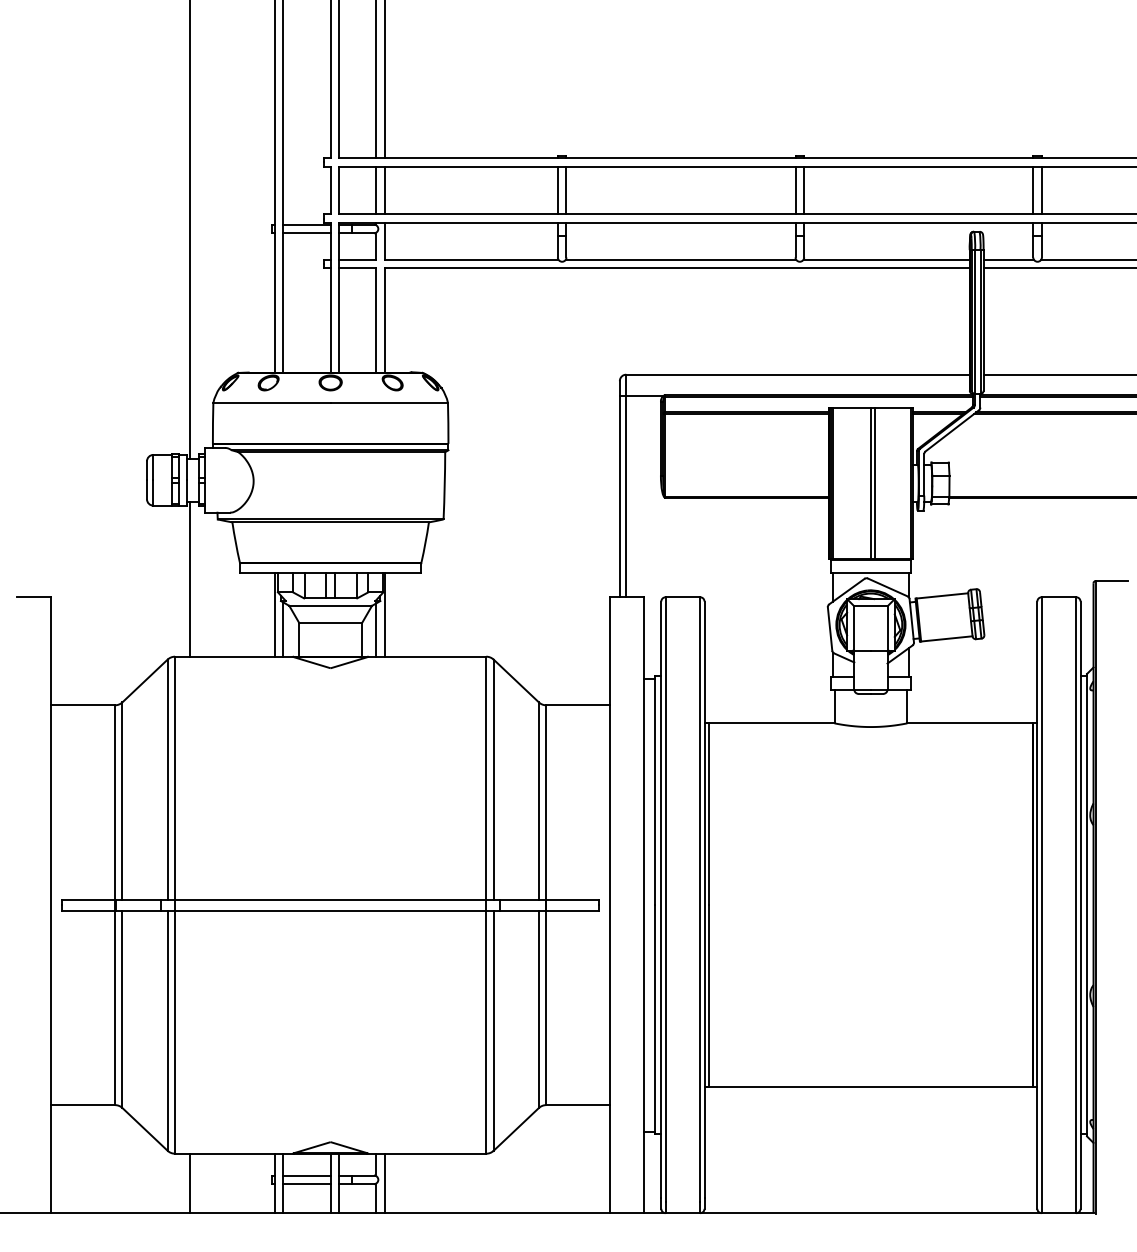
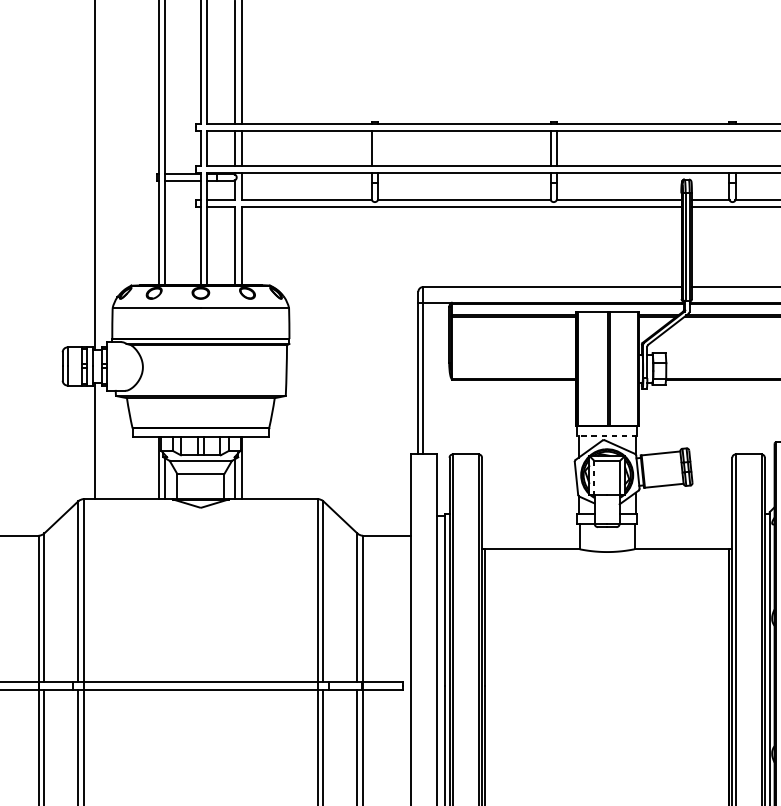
line: (566, 190) -> (378, 148), removed
line: (1033, 190) -> (729, 148), removed
line: (1041, 190) -> (735, 148), removed
line: (870, 573) -> (606, 436), solid -> dashed
line: (853, 628) -> (594, 477), solid -> dashed

